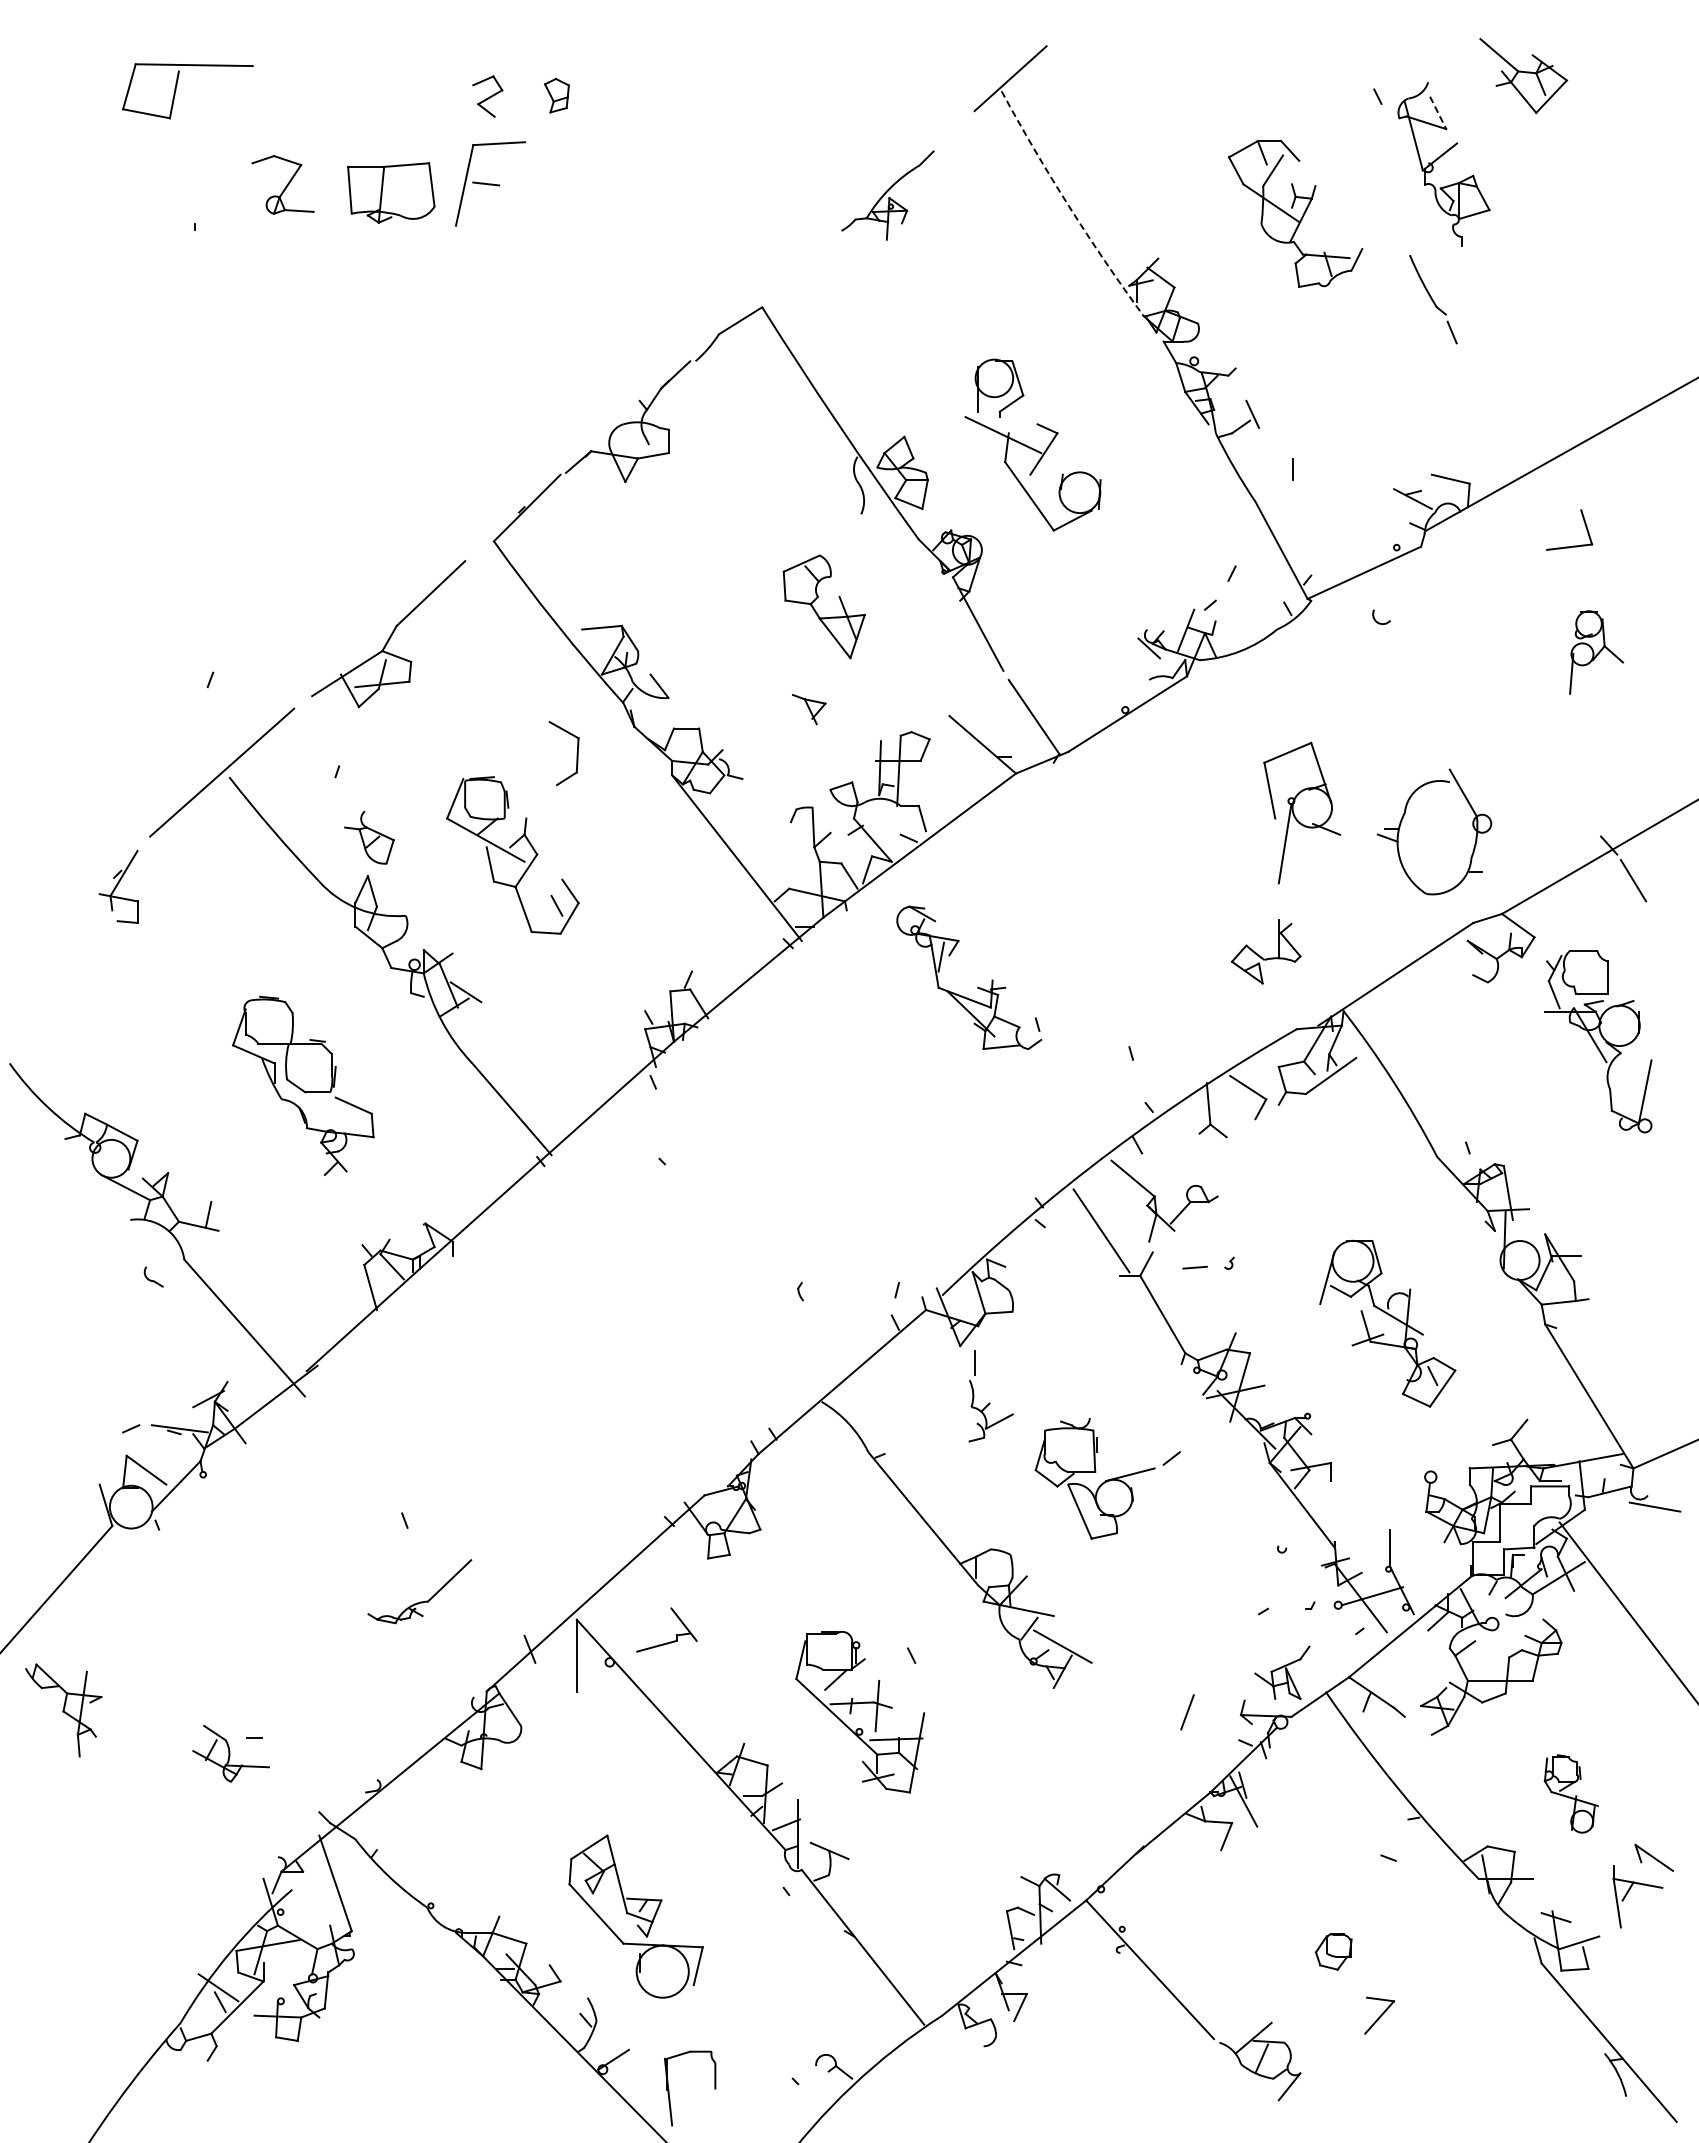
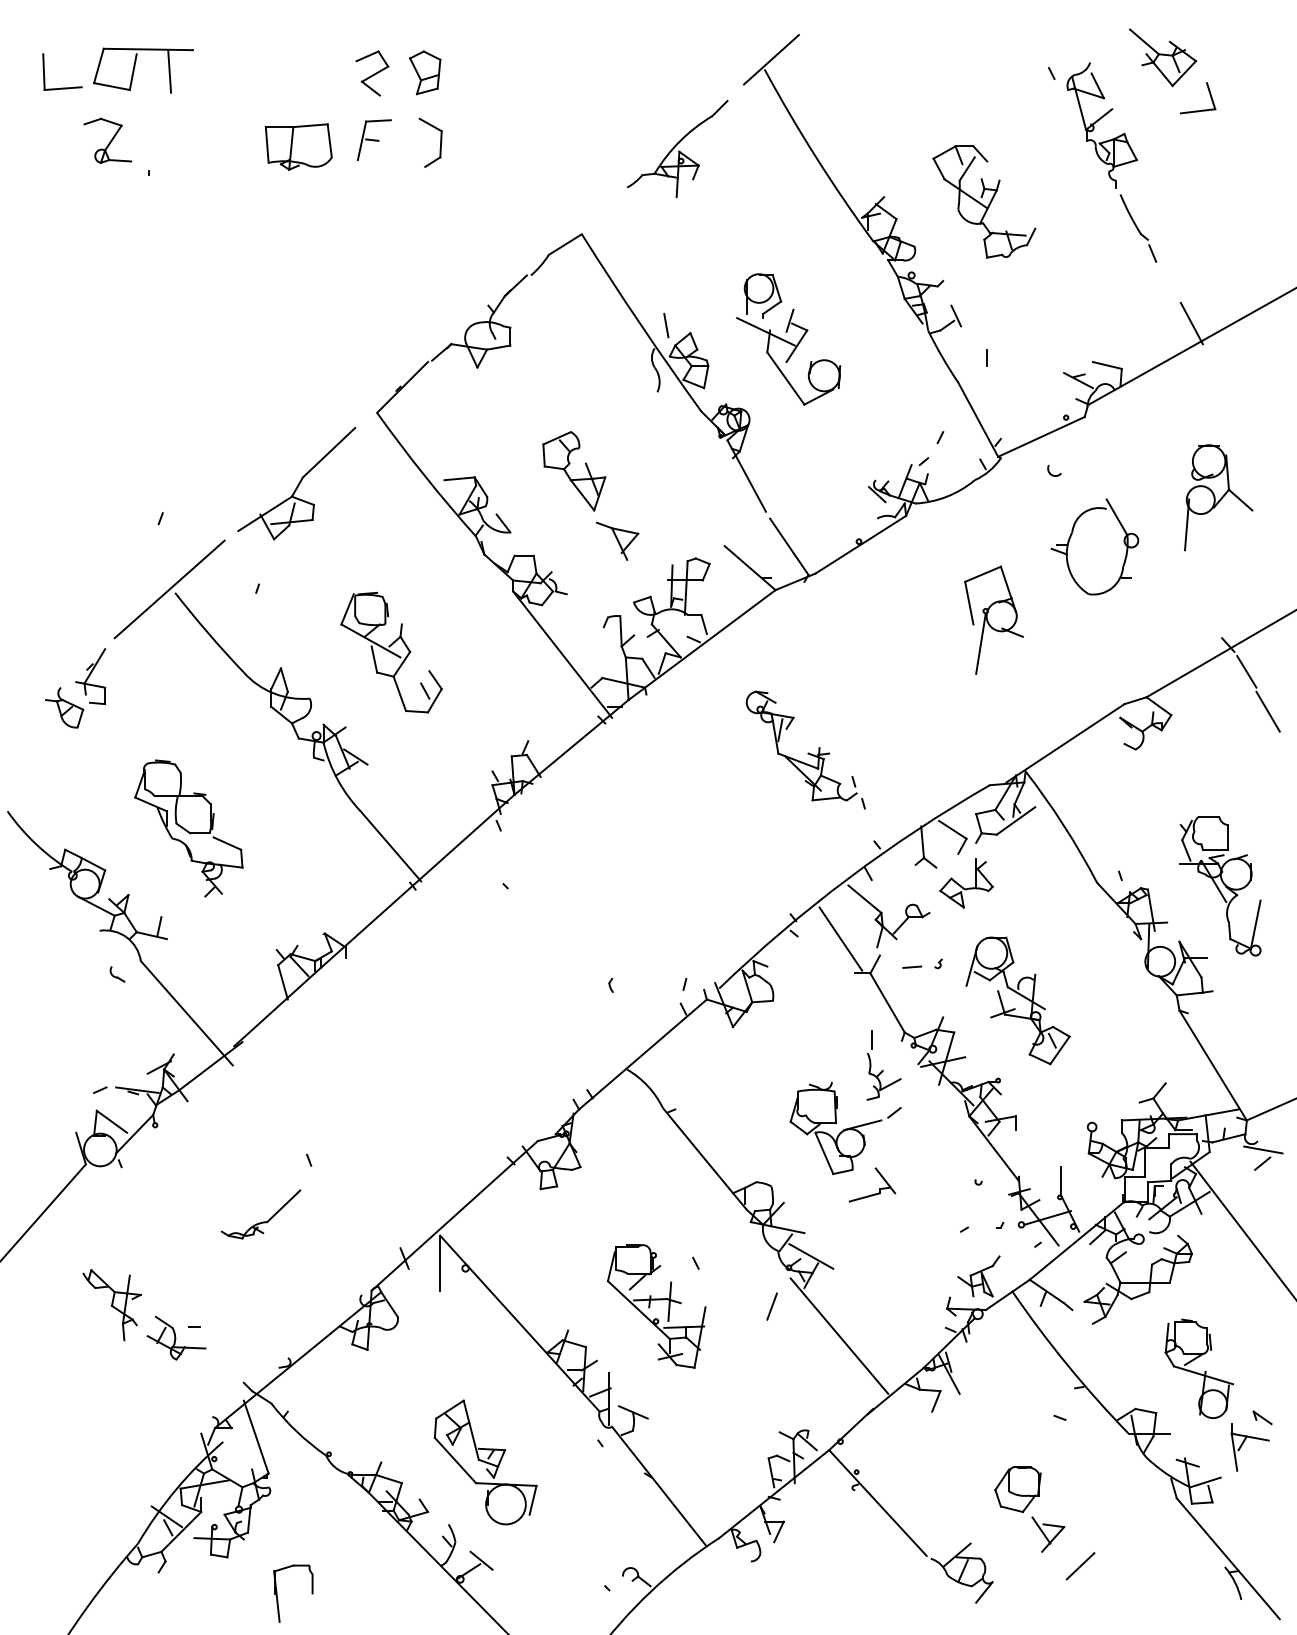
line: (221, 94) -> (169, 71), added
part: (556, 95) -> (424, 72), size x1.67
part: (487, 96) -> (372, 73), size x1.43
line: (1438, 113) -> (1098, 86), dashed -> solid
part: (81, 115) -> (62, 87), added
part: (489, 183) -> (373, 139), size x0.62
part: (282, 184) -> (107, 140), moved
part: (887, 195) -> (677, 148), size x1.43
arc: (1068, 206) -> (815, 157), dashed -> solid
part: (1295, 213) -> (984, 201), moved
part: (1433, 299) -> (1138, 228), moved
line: (1034, 420) -> (789, 320), added
line: (1561, 424) -> (1191, 323), added
line: (872, 426) -> (666, 325), added
part: (1584, 524) -> (1209, 93), moved
part: (817, 612) -> (569, 475), moved
part: (1596, 652) -> (1218, 497), size x1.67
part: (809, 709) -> (617, 541), size x1.67
part: (576, 753) -> (440, 142), moved
part: (1404, 816) -> (1072, 535), moved
part: (369, 837) -> (64, 707), moved
line: (1661, 932) -> (1268, 711), added
part: (1260, 955) -> (962, 886), moved
part: (977, 986) -> (808, 752), moved
part: (1598, 1041) -> (1220, 886), moved
part: (303, 1085) -> (189, 828), moved
part: (1391, 1317) -> (1020, 996), moved
part: (989, 1402) -> (882, 1070), moved
line: (1654, 1525) -> (1262, 1163), added
part: (420, 1601) -> (261, 1221), moved
part: (675, 1635) -> (878, 1189), moved
part: (63, 1710) -> (111, 1305), moved
line: (1187, 1712) -> (772, 1306), moved
line: (1099, 1750) -> (839, 1335), added
part: (1571, 1793) -> (1199, 1368), size x1.67
part: (1653, 1858) -> (1262, 1418), size x0.62
part: (1333, 1951) -> (1017, 1489), size x1.67
line: (1364, 2005) -> (1041, 1530), added
line: (630, 2045) -> (481, 1560), added
line: (1415, 2052) -> (1080, 1566), added
part: (669, 2089) -> (277, 1594), moved

